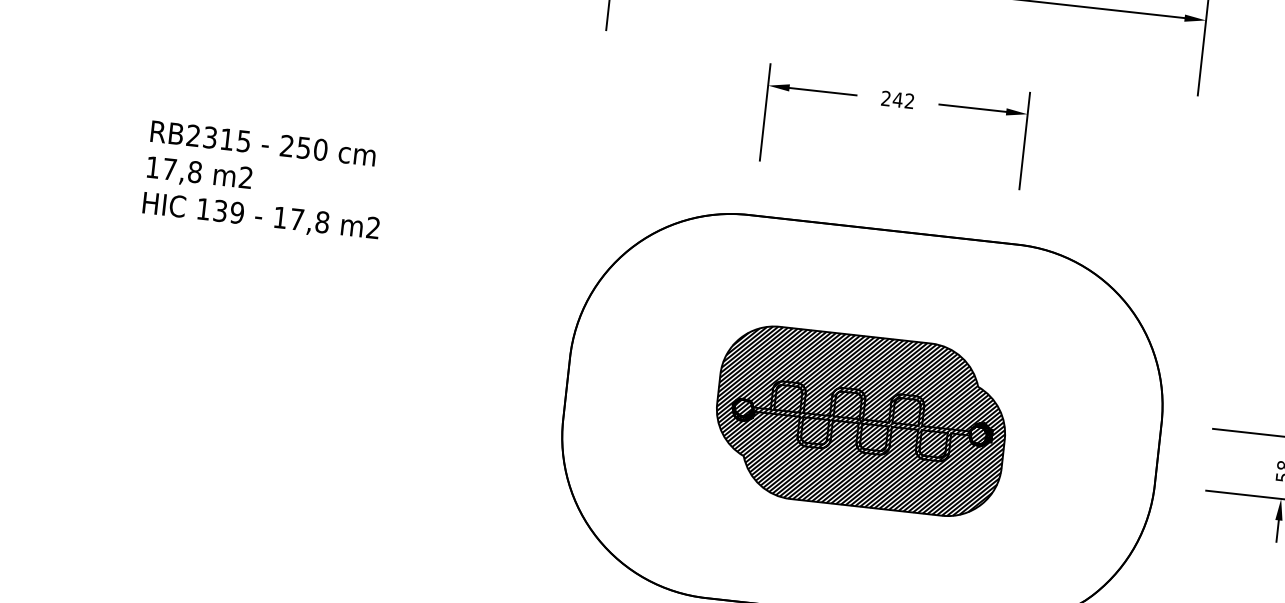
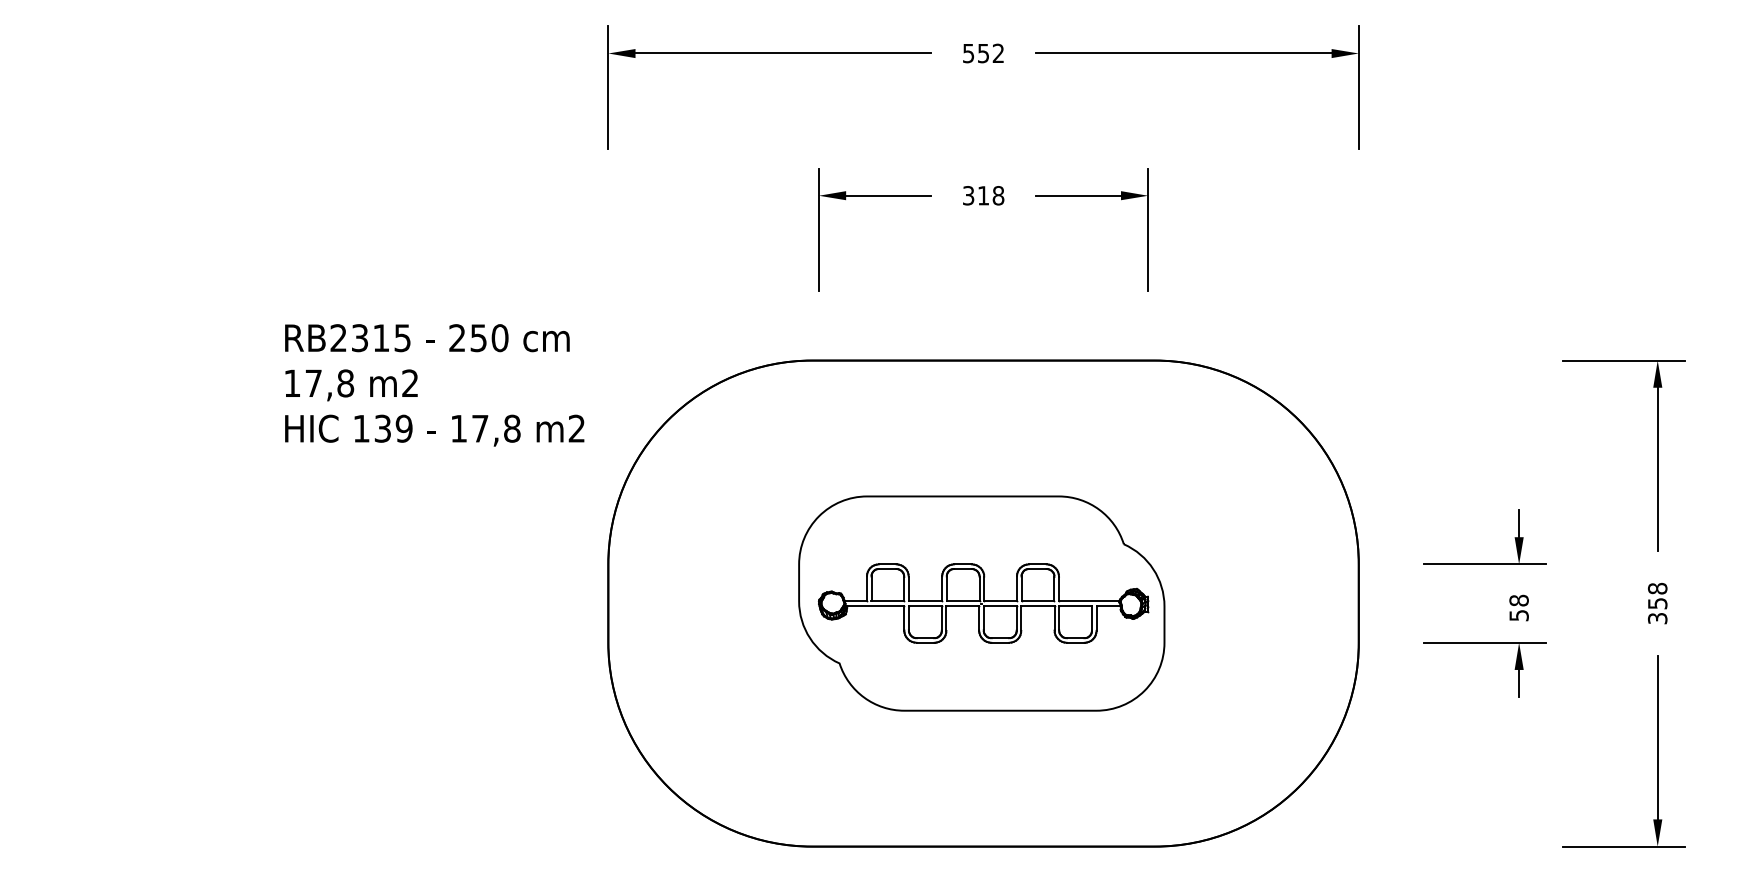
text: (897, 99) -> (983, 195), 242 -> 318
text: (264, 181) -> (434, 385), moved
hatch: (860, 421) -> (981, 603), removed

